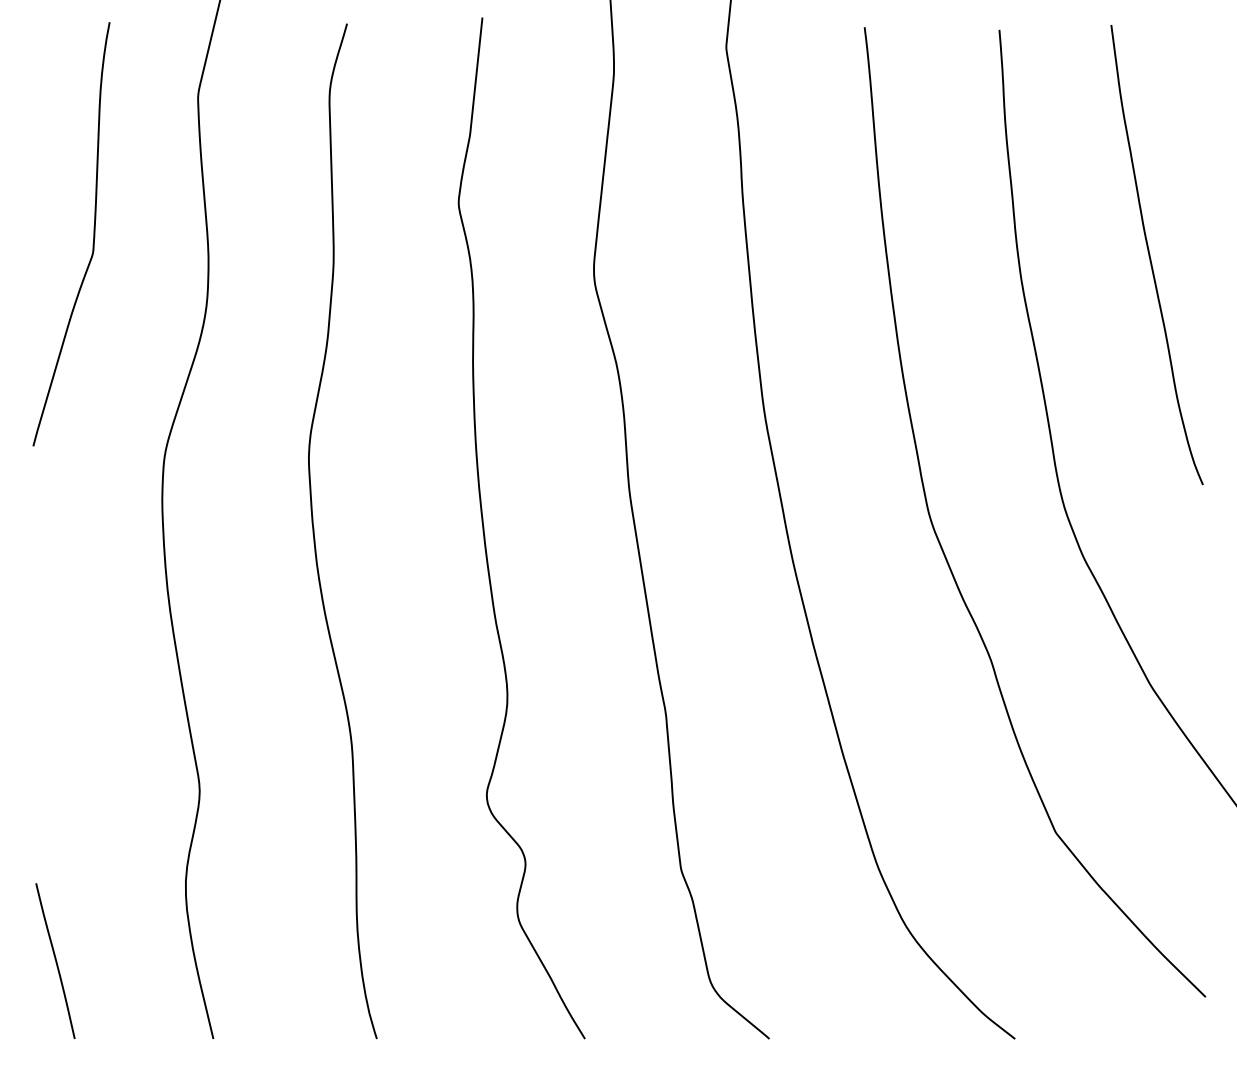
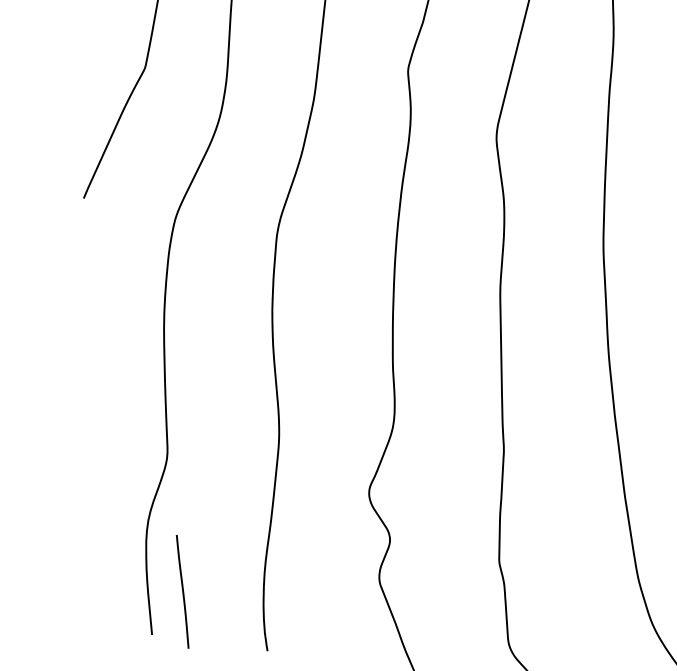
curve: (55, 961) -> (182, 592), moved

